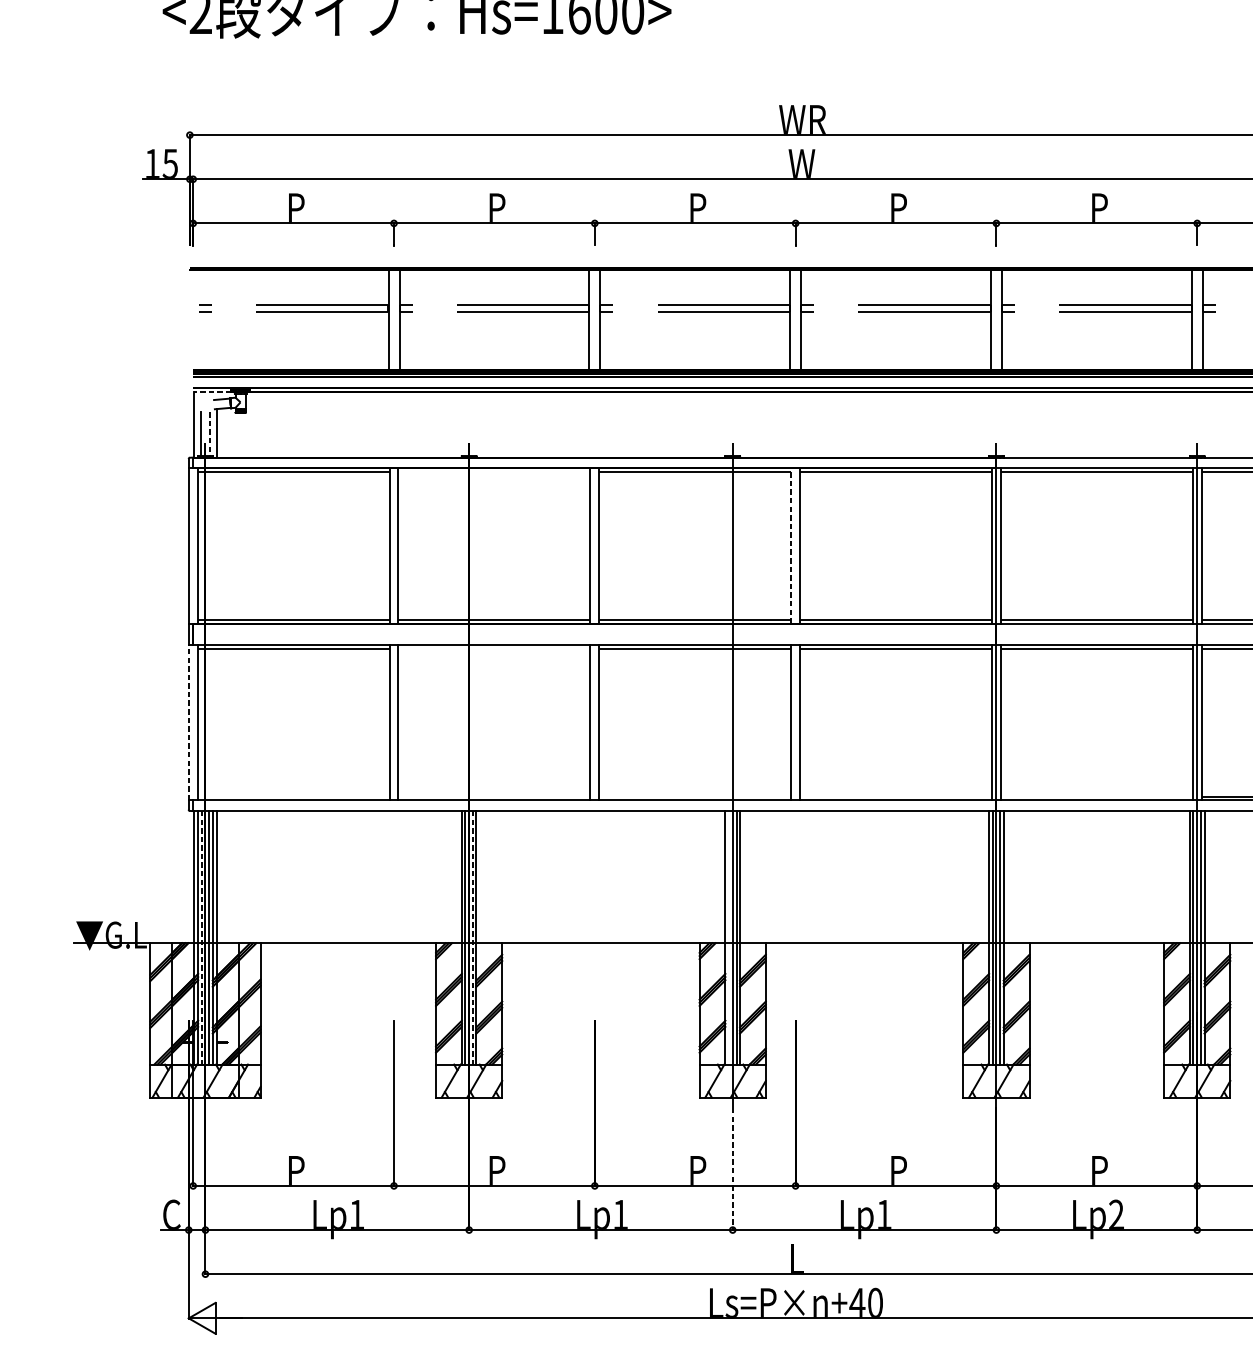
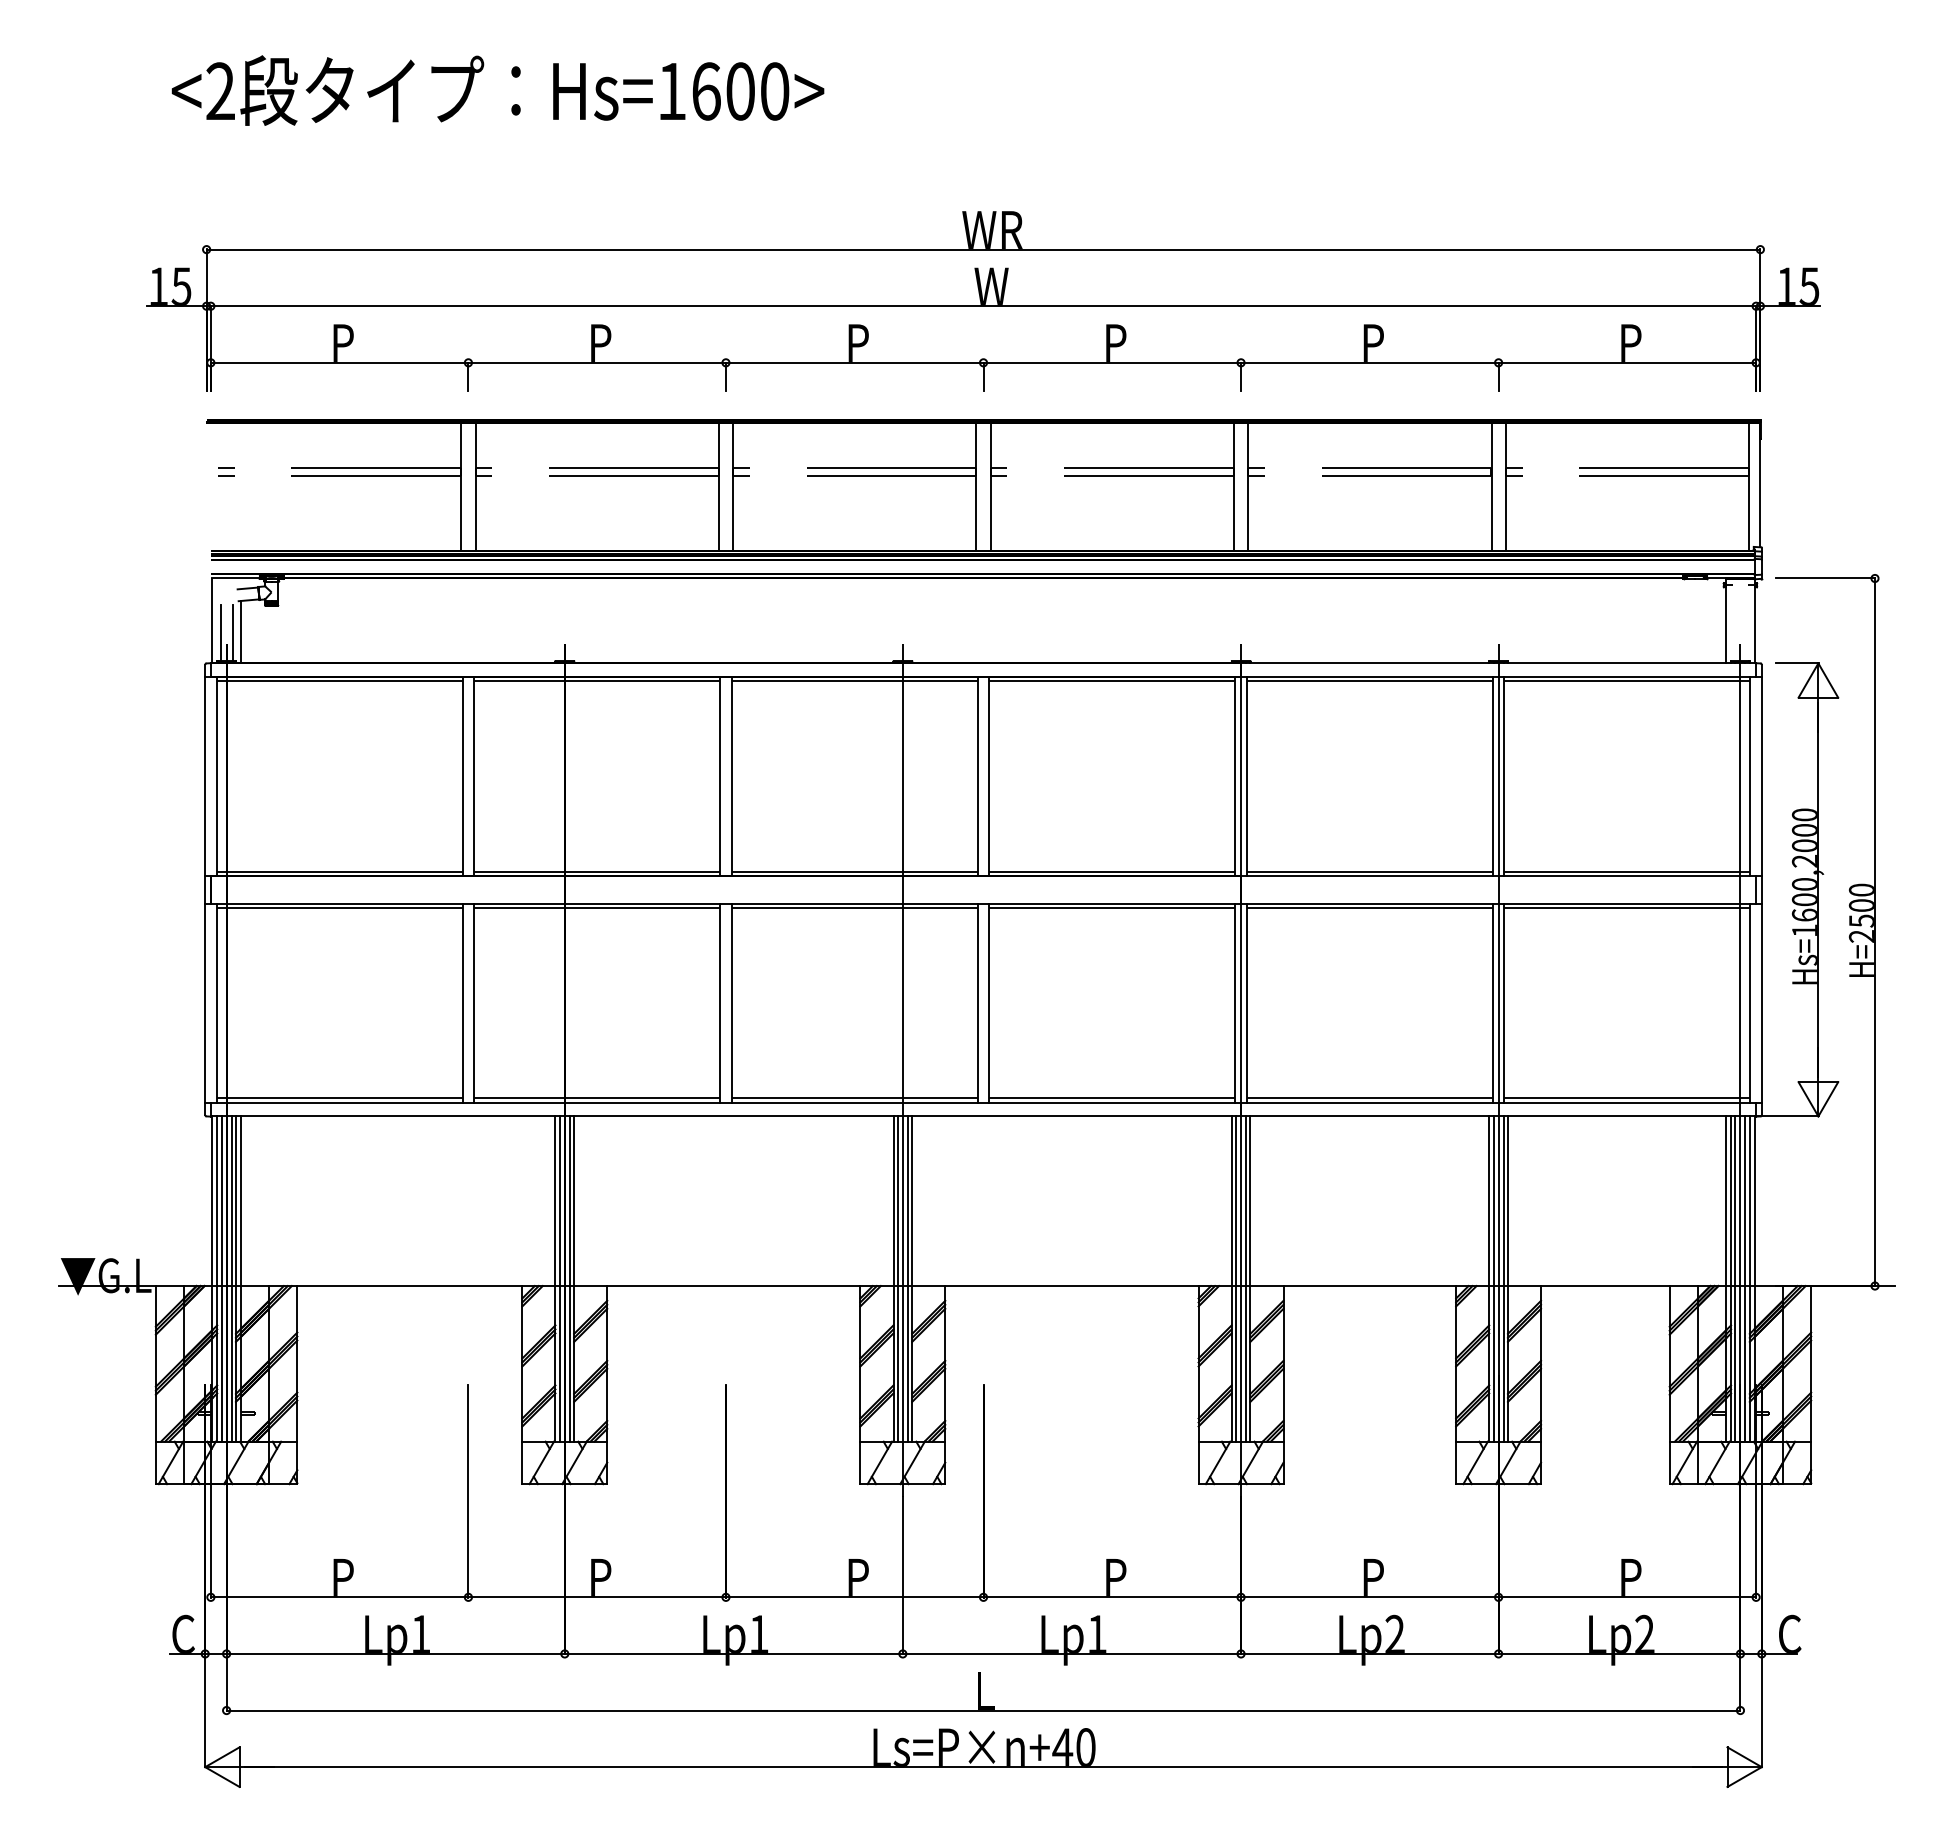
line: (213, 391) -> (236, 578), dashed -> solid
line: (210, 434) -> (232, 633), dashed -> solid
line: (494, 471) -> (597, 681), added
line: (790, 545) -> (977, 776), dashed -> solid
line: (494, 648) -> (597, 908), added
line: (189, 722) -> (205, 1002), dashed -> solid
line: (293, 797) -> (339, 1098), added
line: (494, 797) -> (597, 1098), added
line: (695, 797) -> (854, 1098), added
line: (896, 797) -> (1112, 1098), added
line: (1096, 797) -> (1369, 1098), added
line: (728, 937) -> (897, 1278), added
line: (201, 938) -> (221, 1279), dashed -> solid
line: (472, 938) -> (569, 1279), dashed -> solid
line: (732, 1169) -> (902, 1576), dashed -> solid

